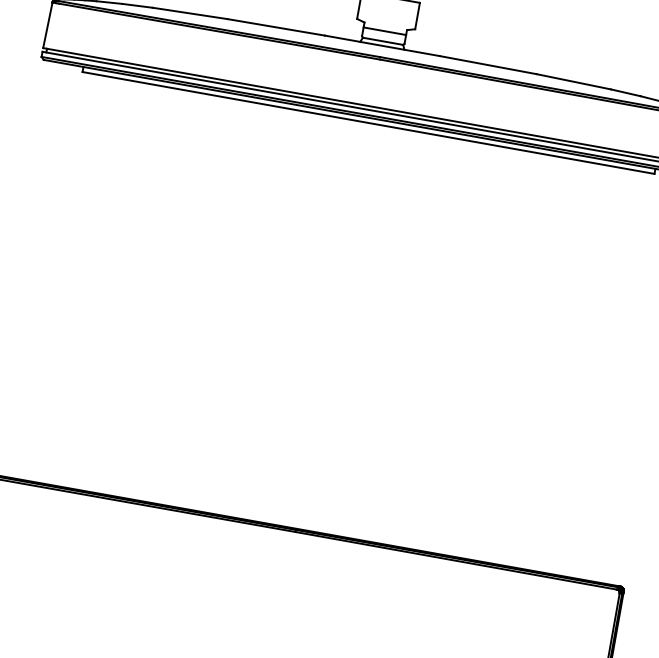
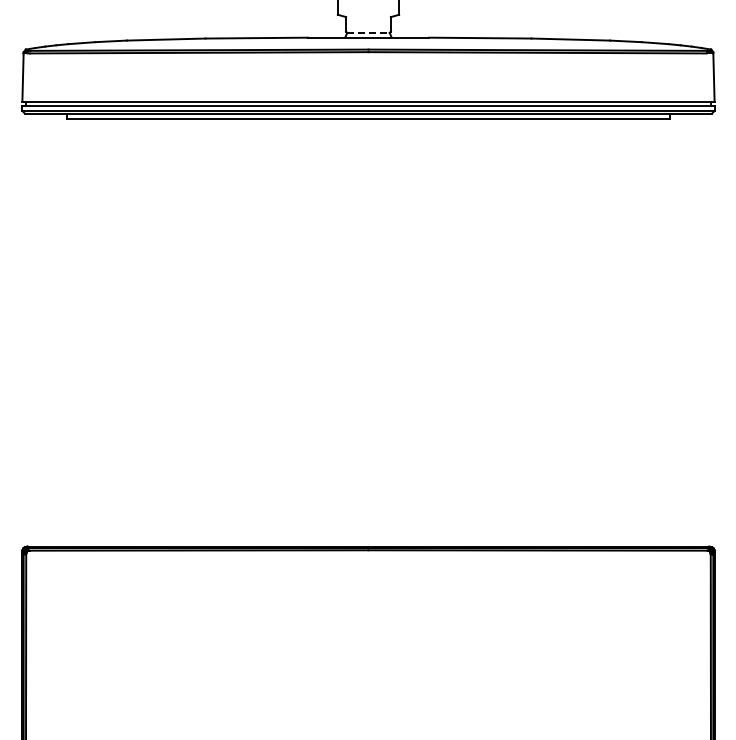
line: (384, 31) -> (368, 22), removed
line: (383, 40) -> (368, 32), solid -> dashed

